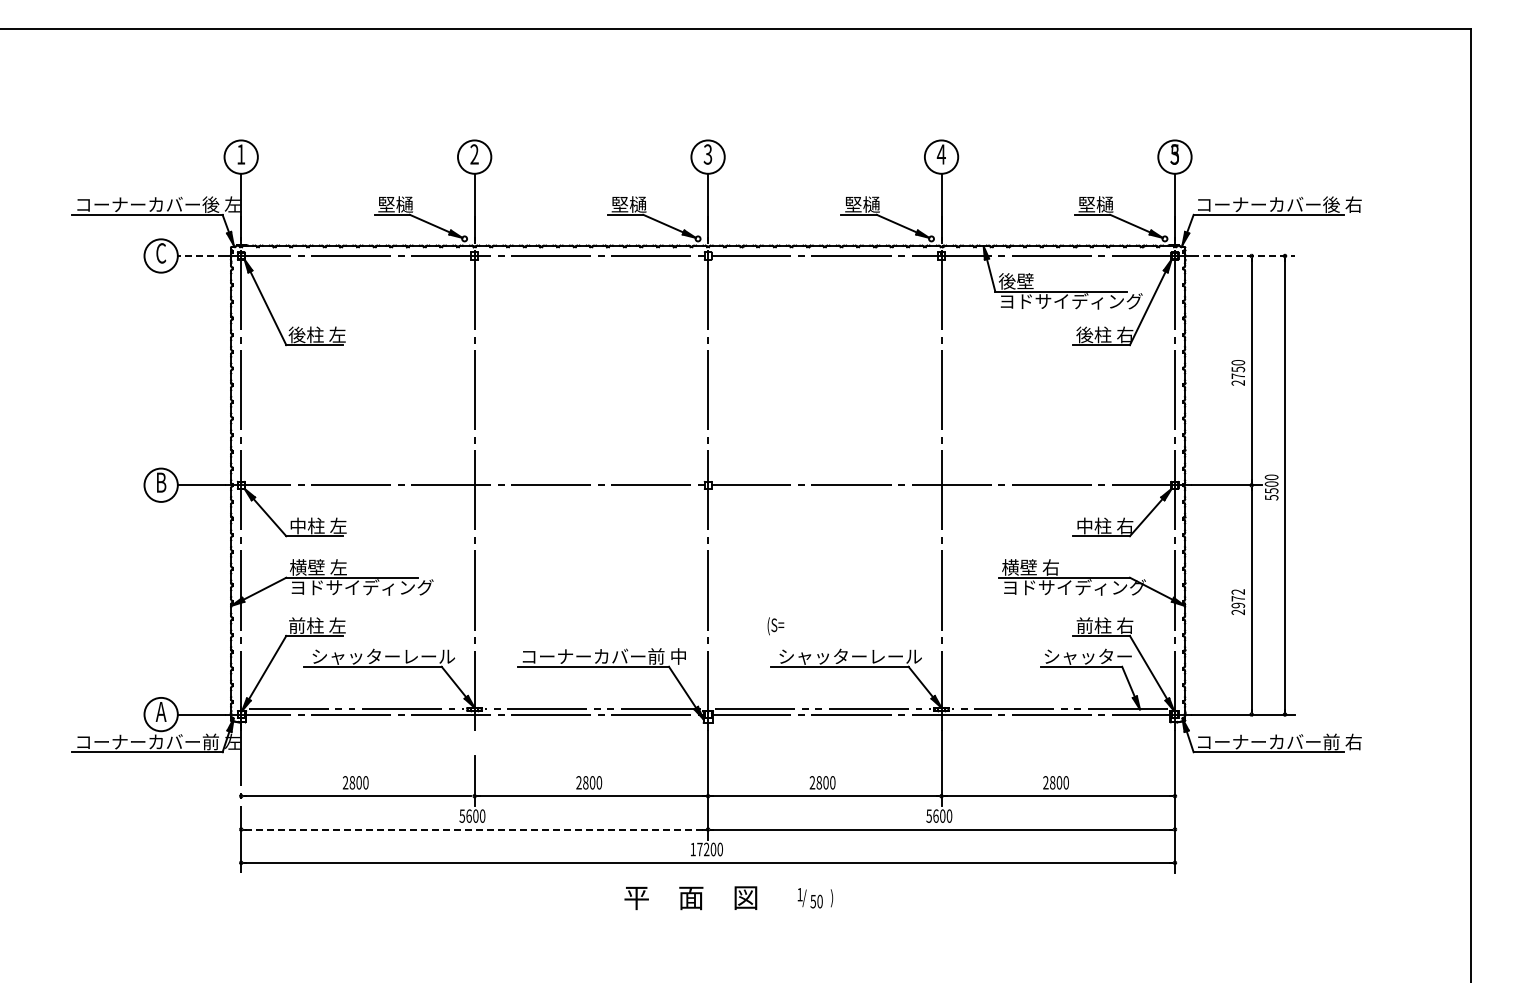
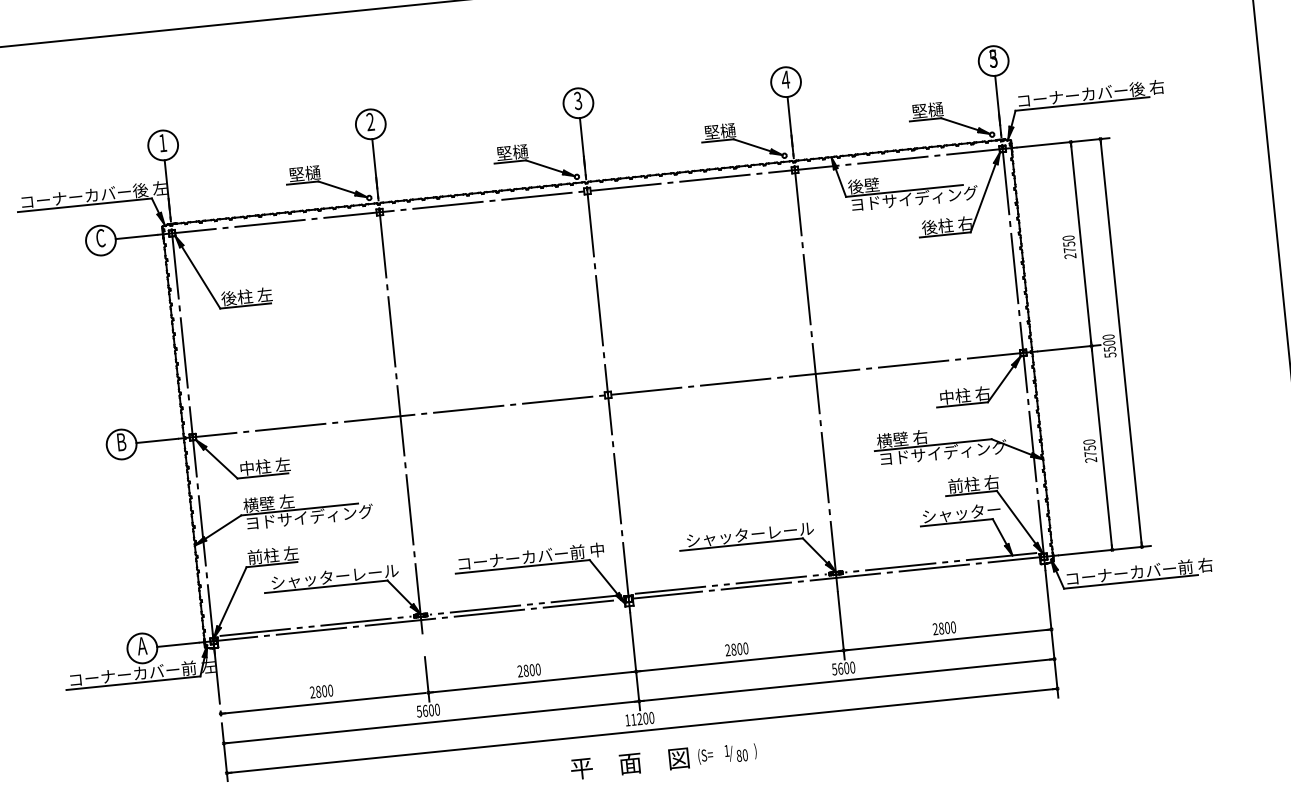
line: (200, 256) -> (135, 237), dashed -> solid
line: (1243, 256) -> (1063, 143), dashed -> solid
text: (1238, 598) -> (1090, 447), 2972 -> 2750
text: (775, 626) -> (705, 756), moved
line: (475, 829) -> (432, 722), dashed -> solid
text: (699, 849) -> (633, 719), 17200 -> 11200
text: (813, 901) -> (739, 755), 50 -> 80

